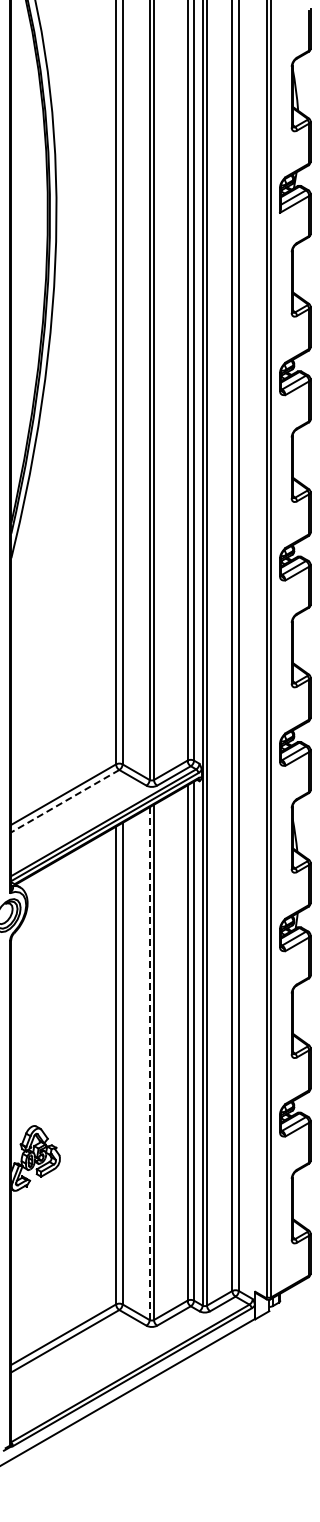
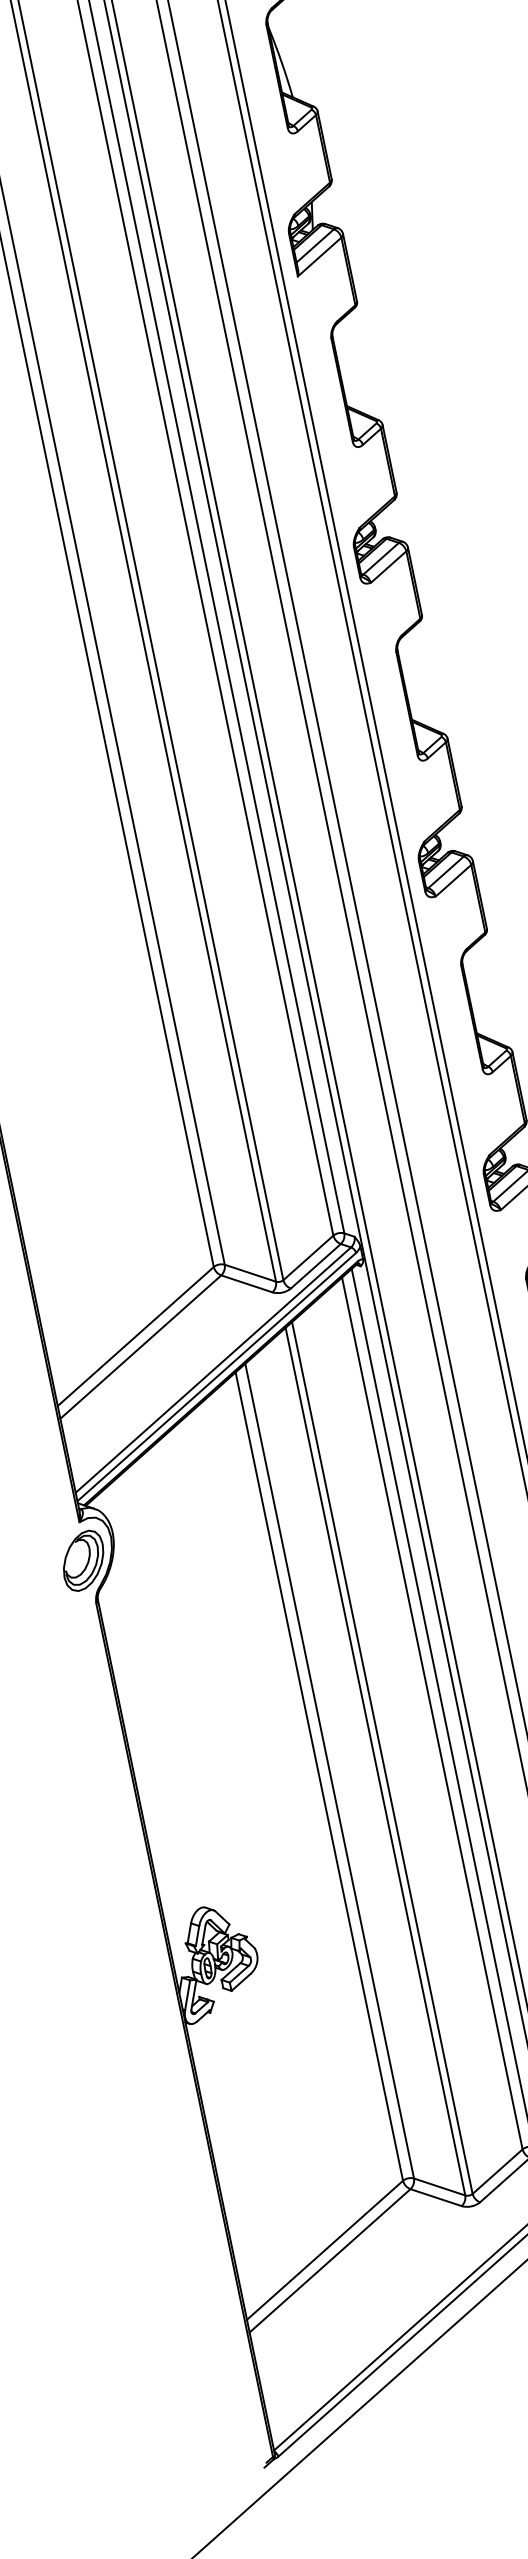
line: (64, 801) -> (139, 1347), dashed -> solid
line: (149, 1063) -> (375, 1761), dashed -> solid

